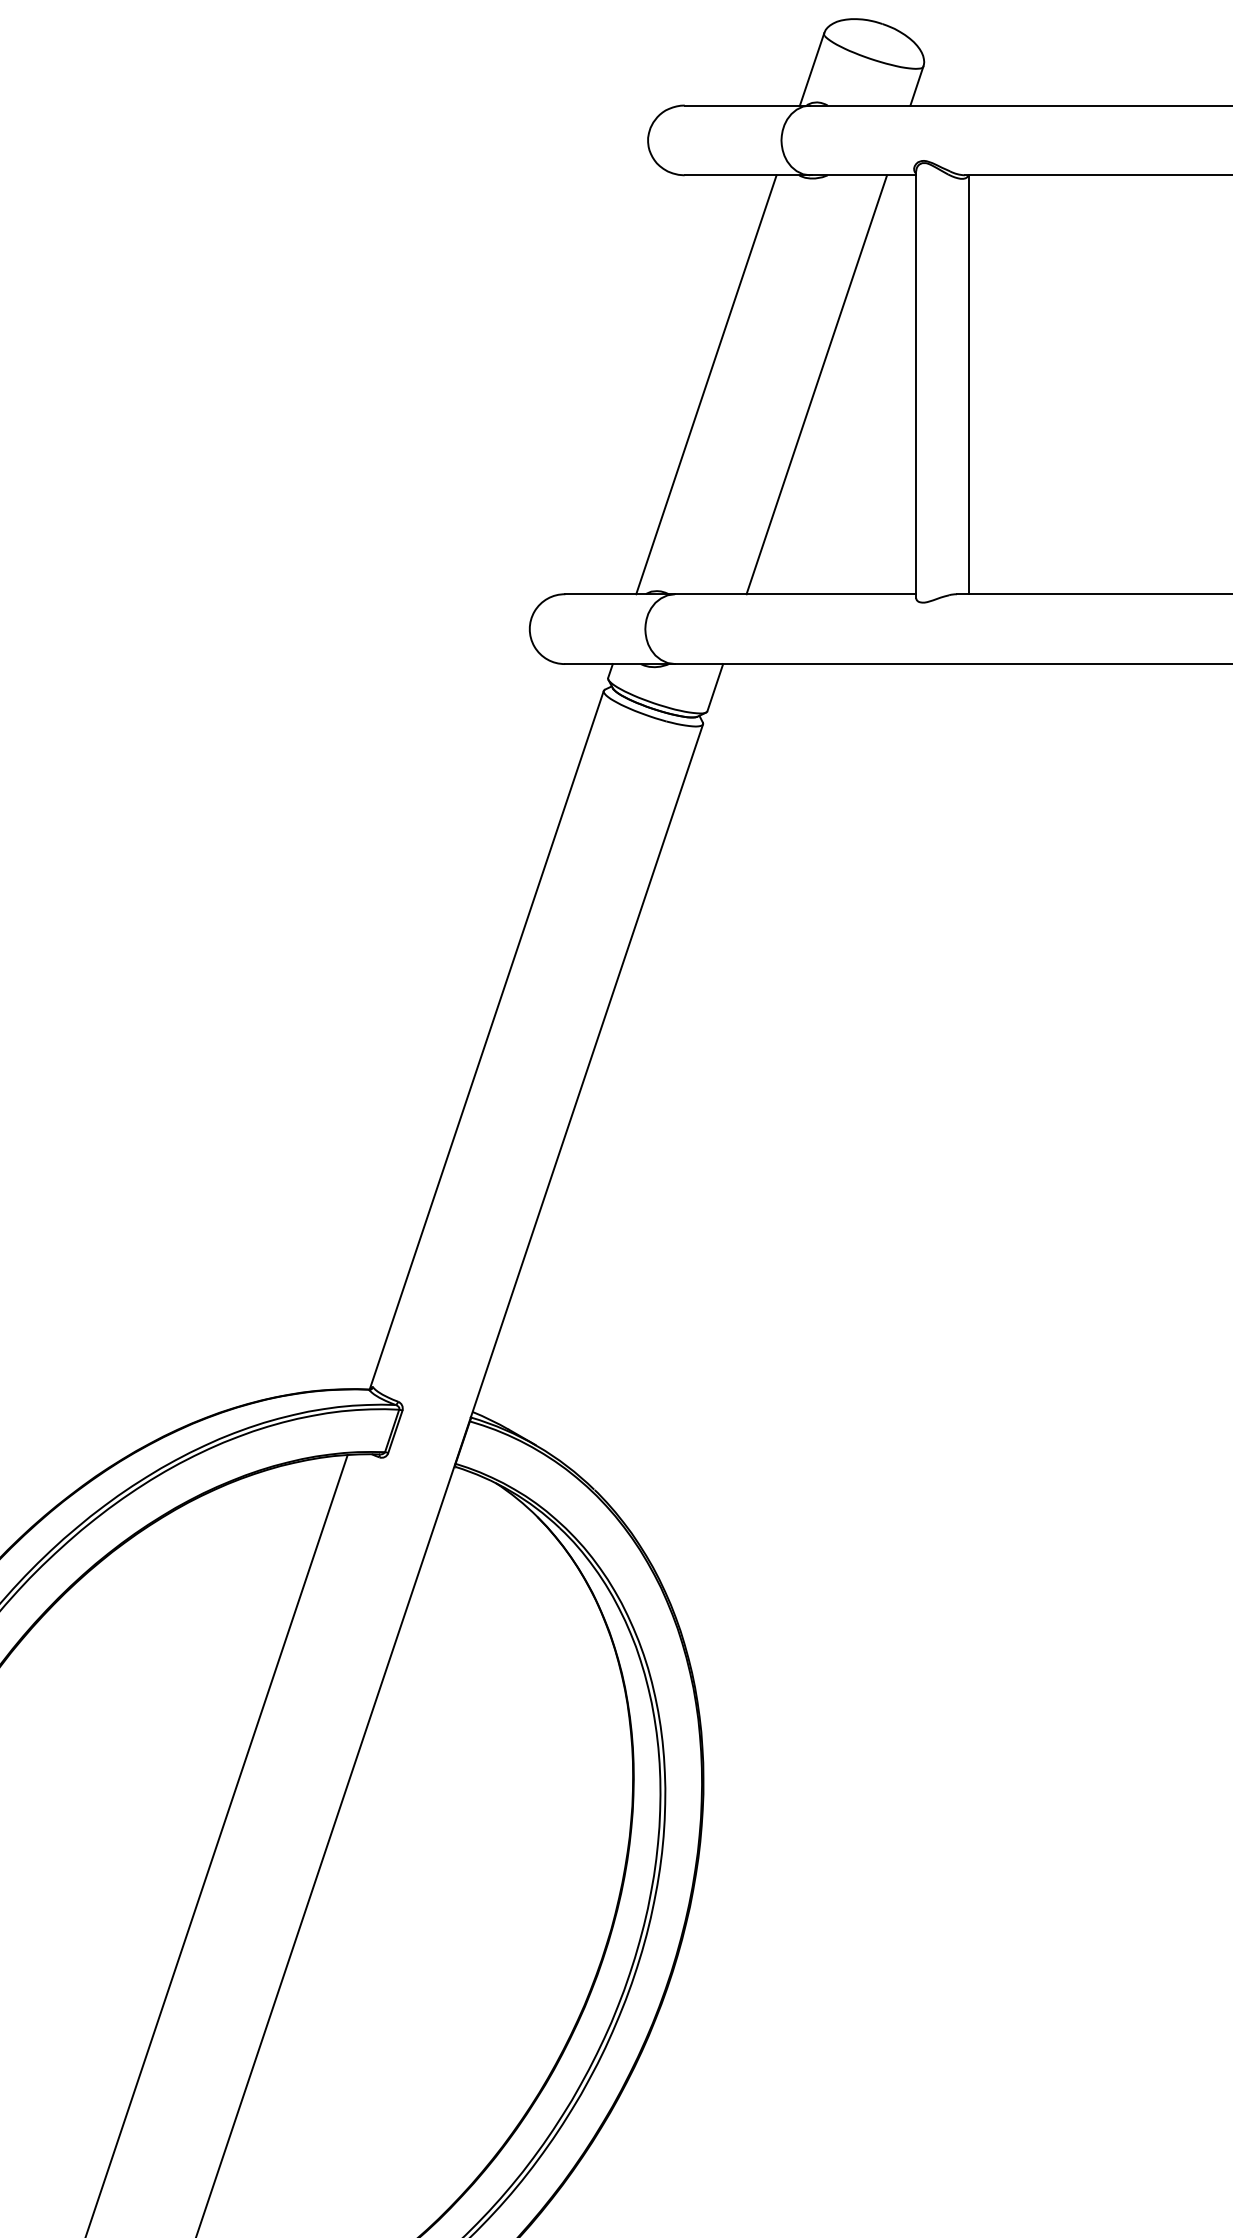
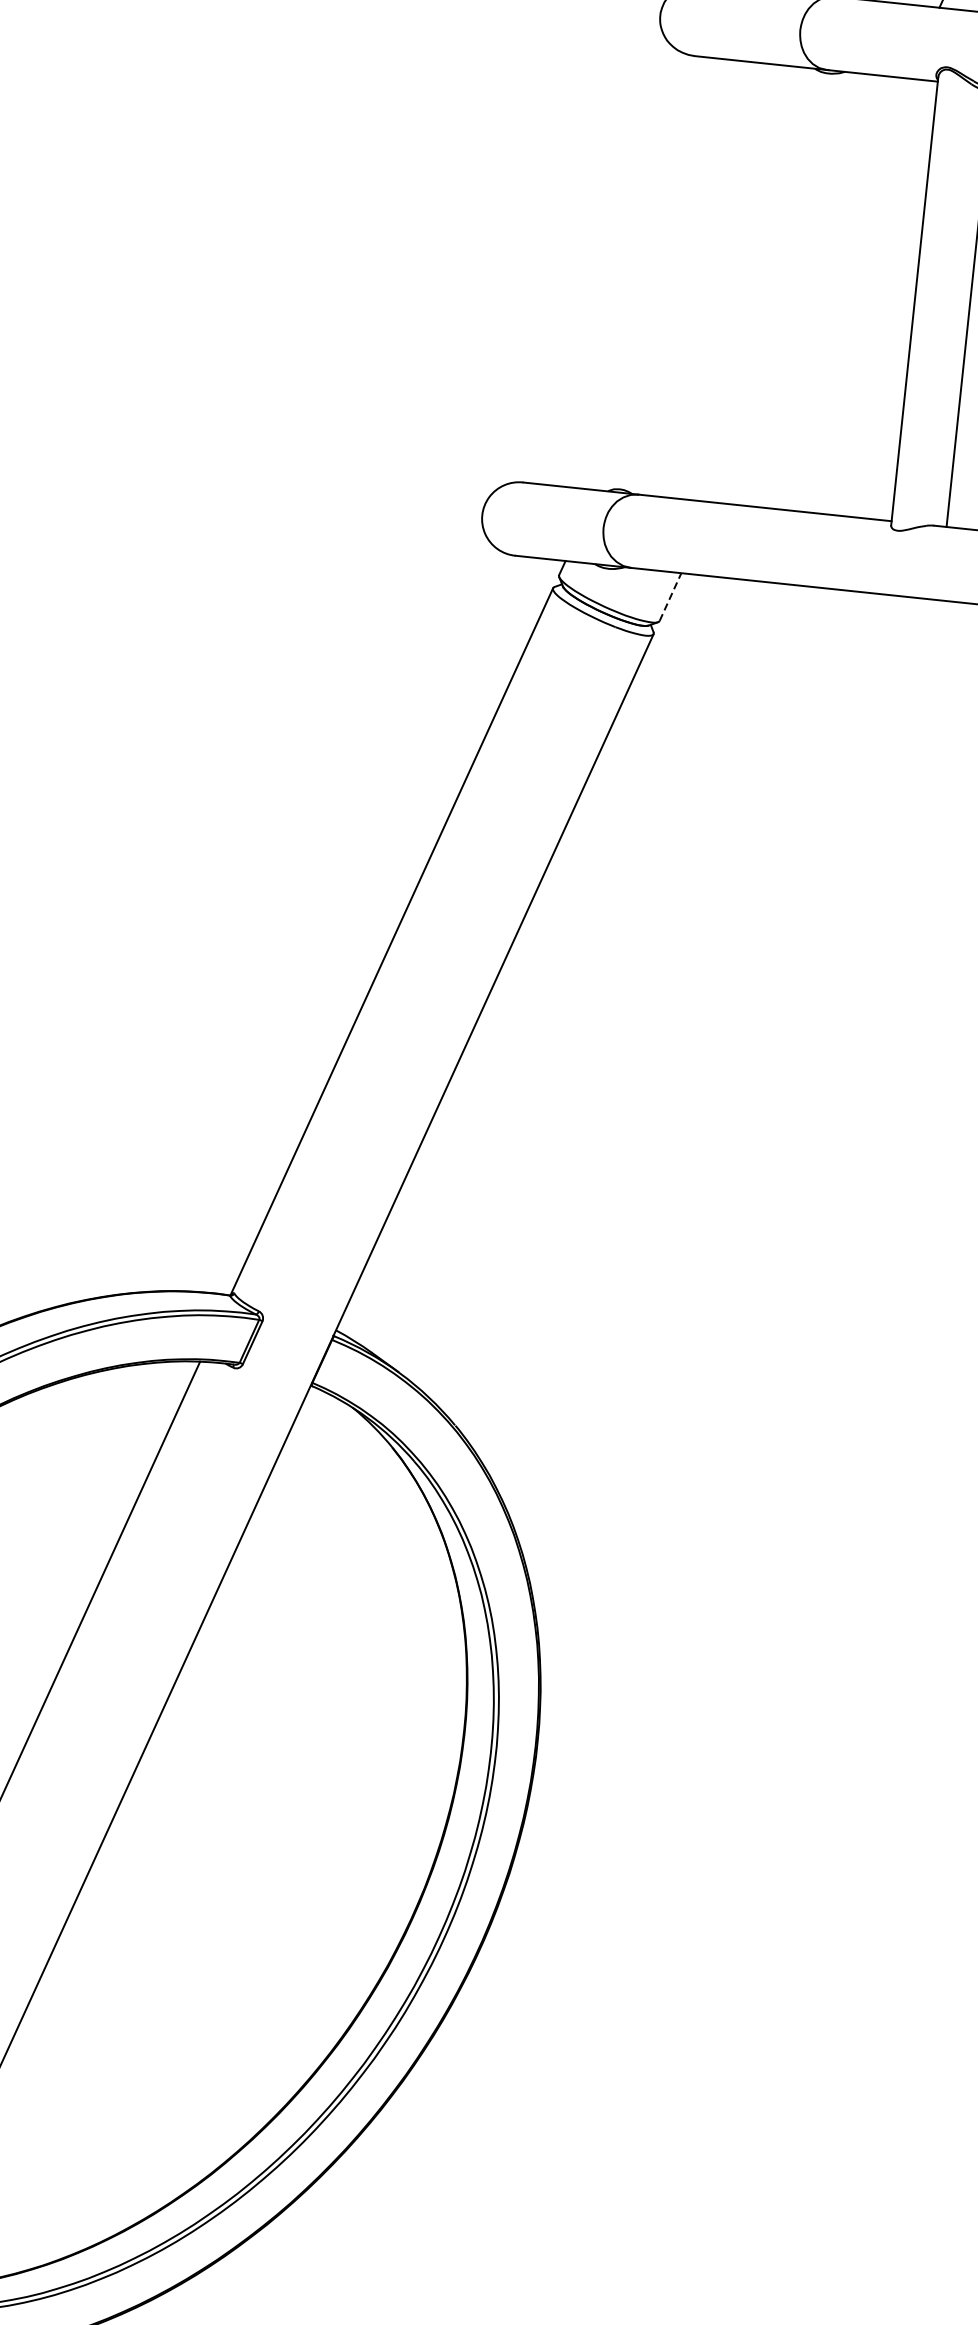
line: (706, 384) -> (694, 277), removed
line: (816, 384) -> (810, 290), removed
line: (715, 687) -> (670, 596), solid -> dashed

